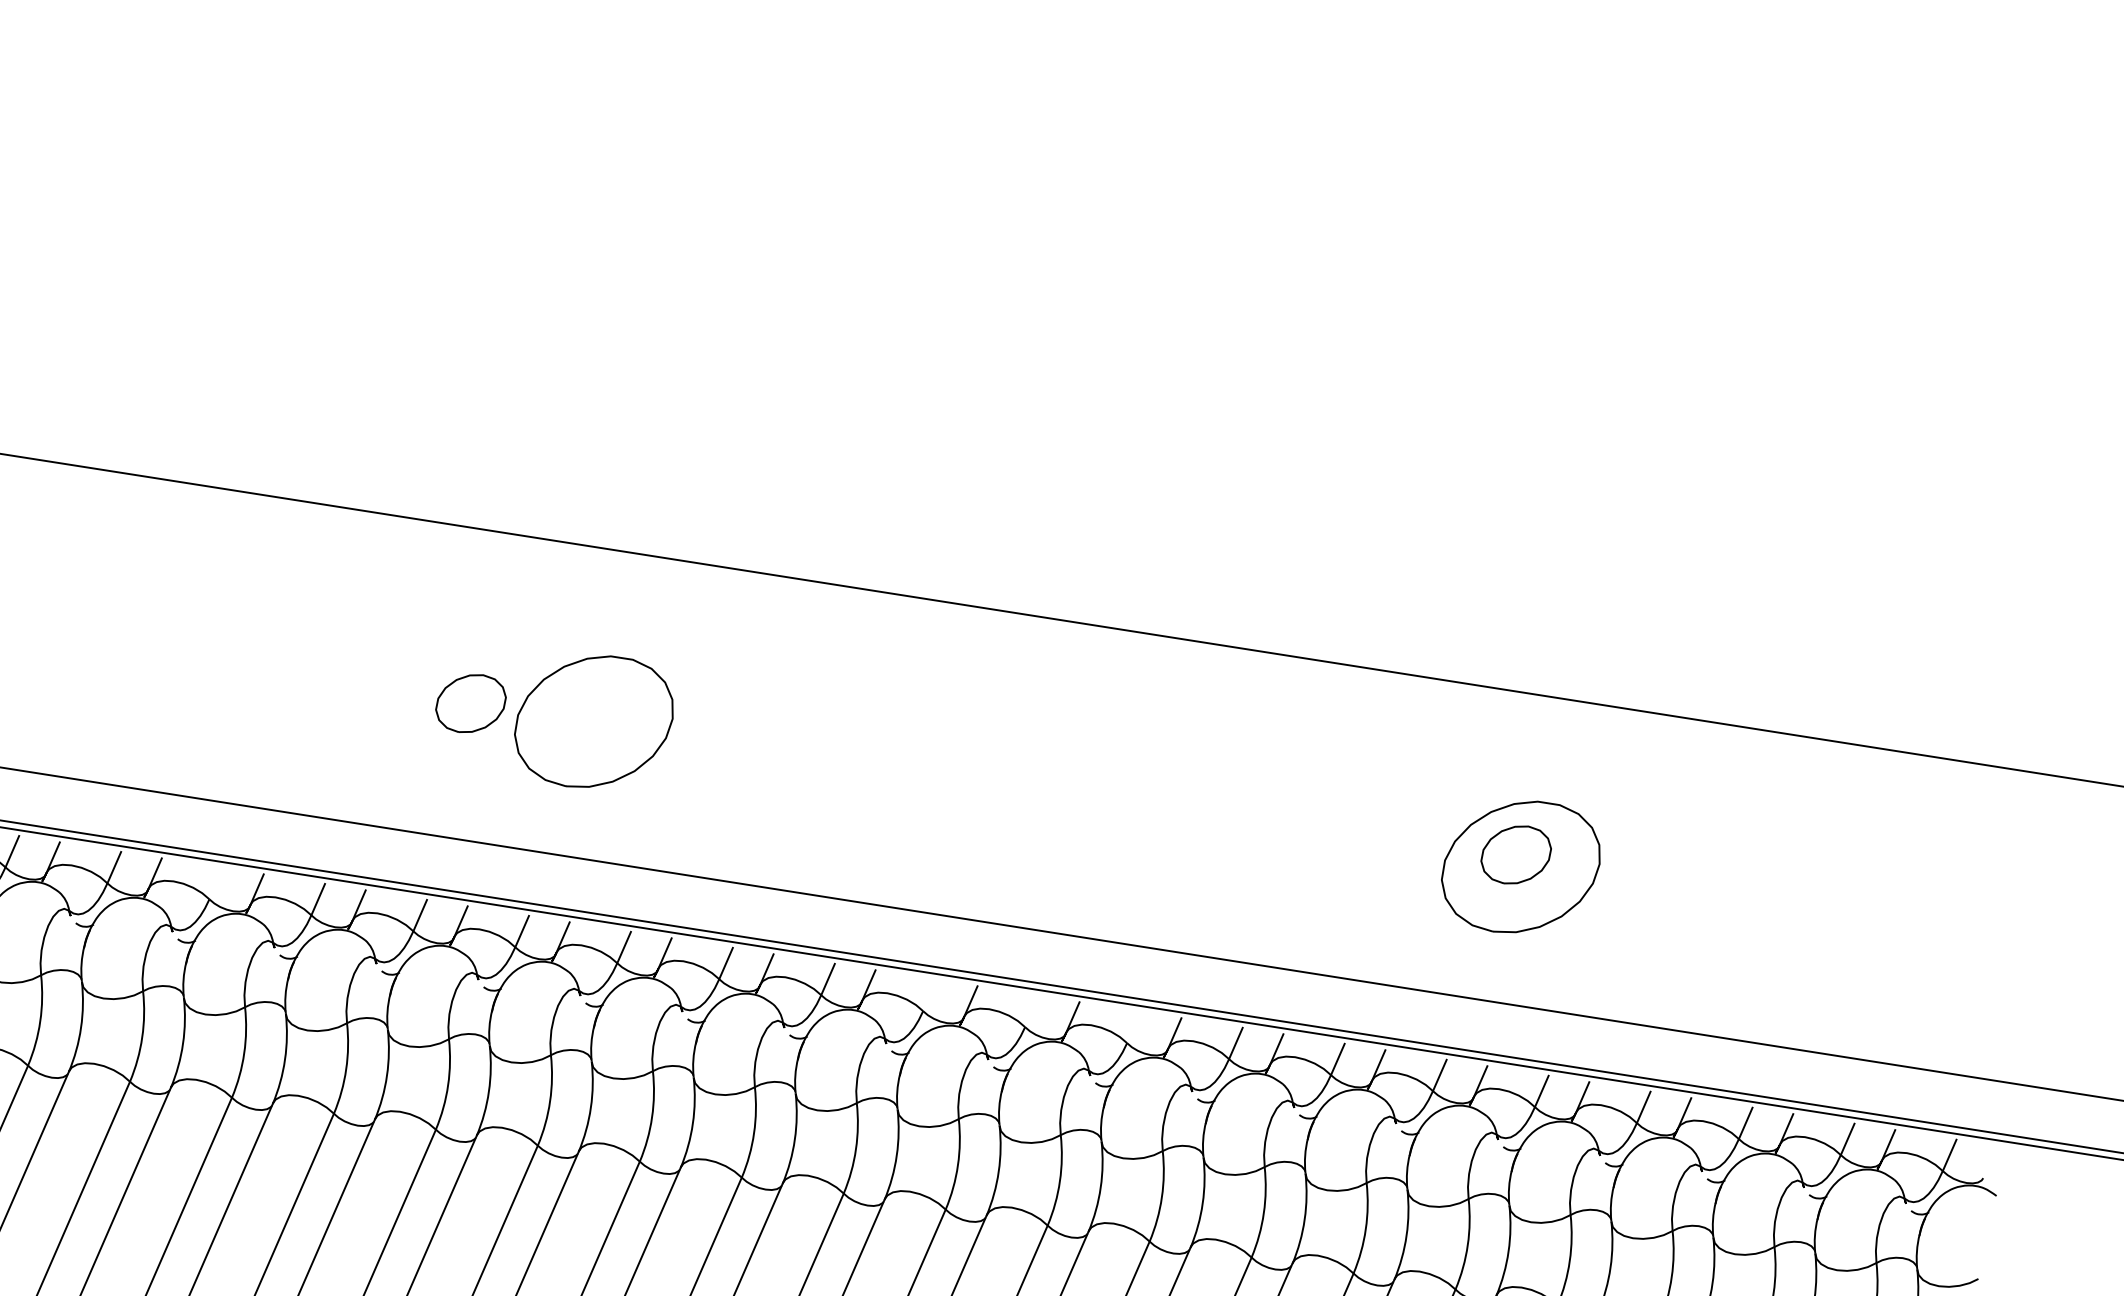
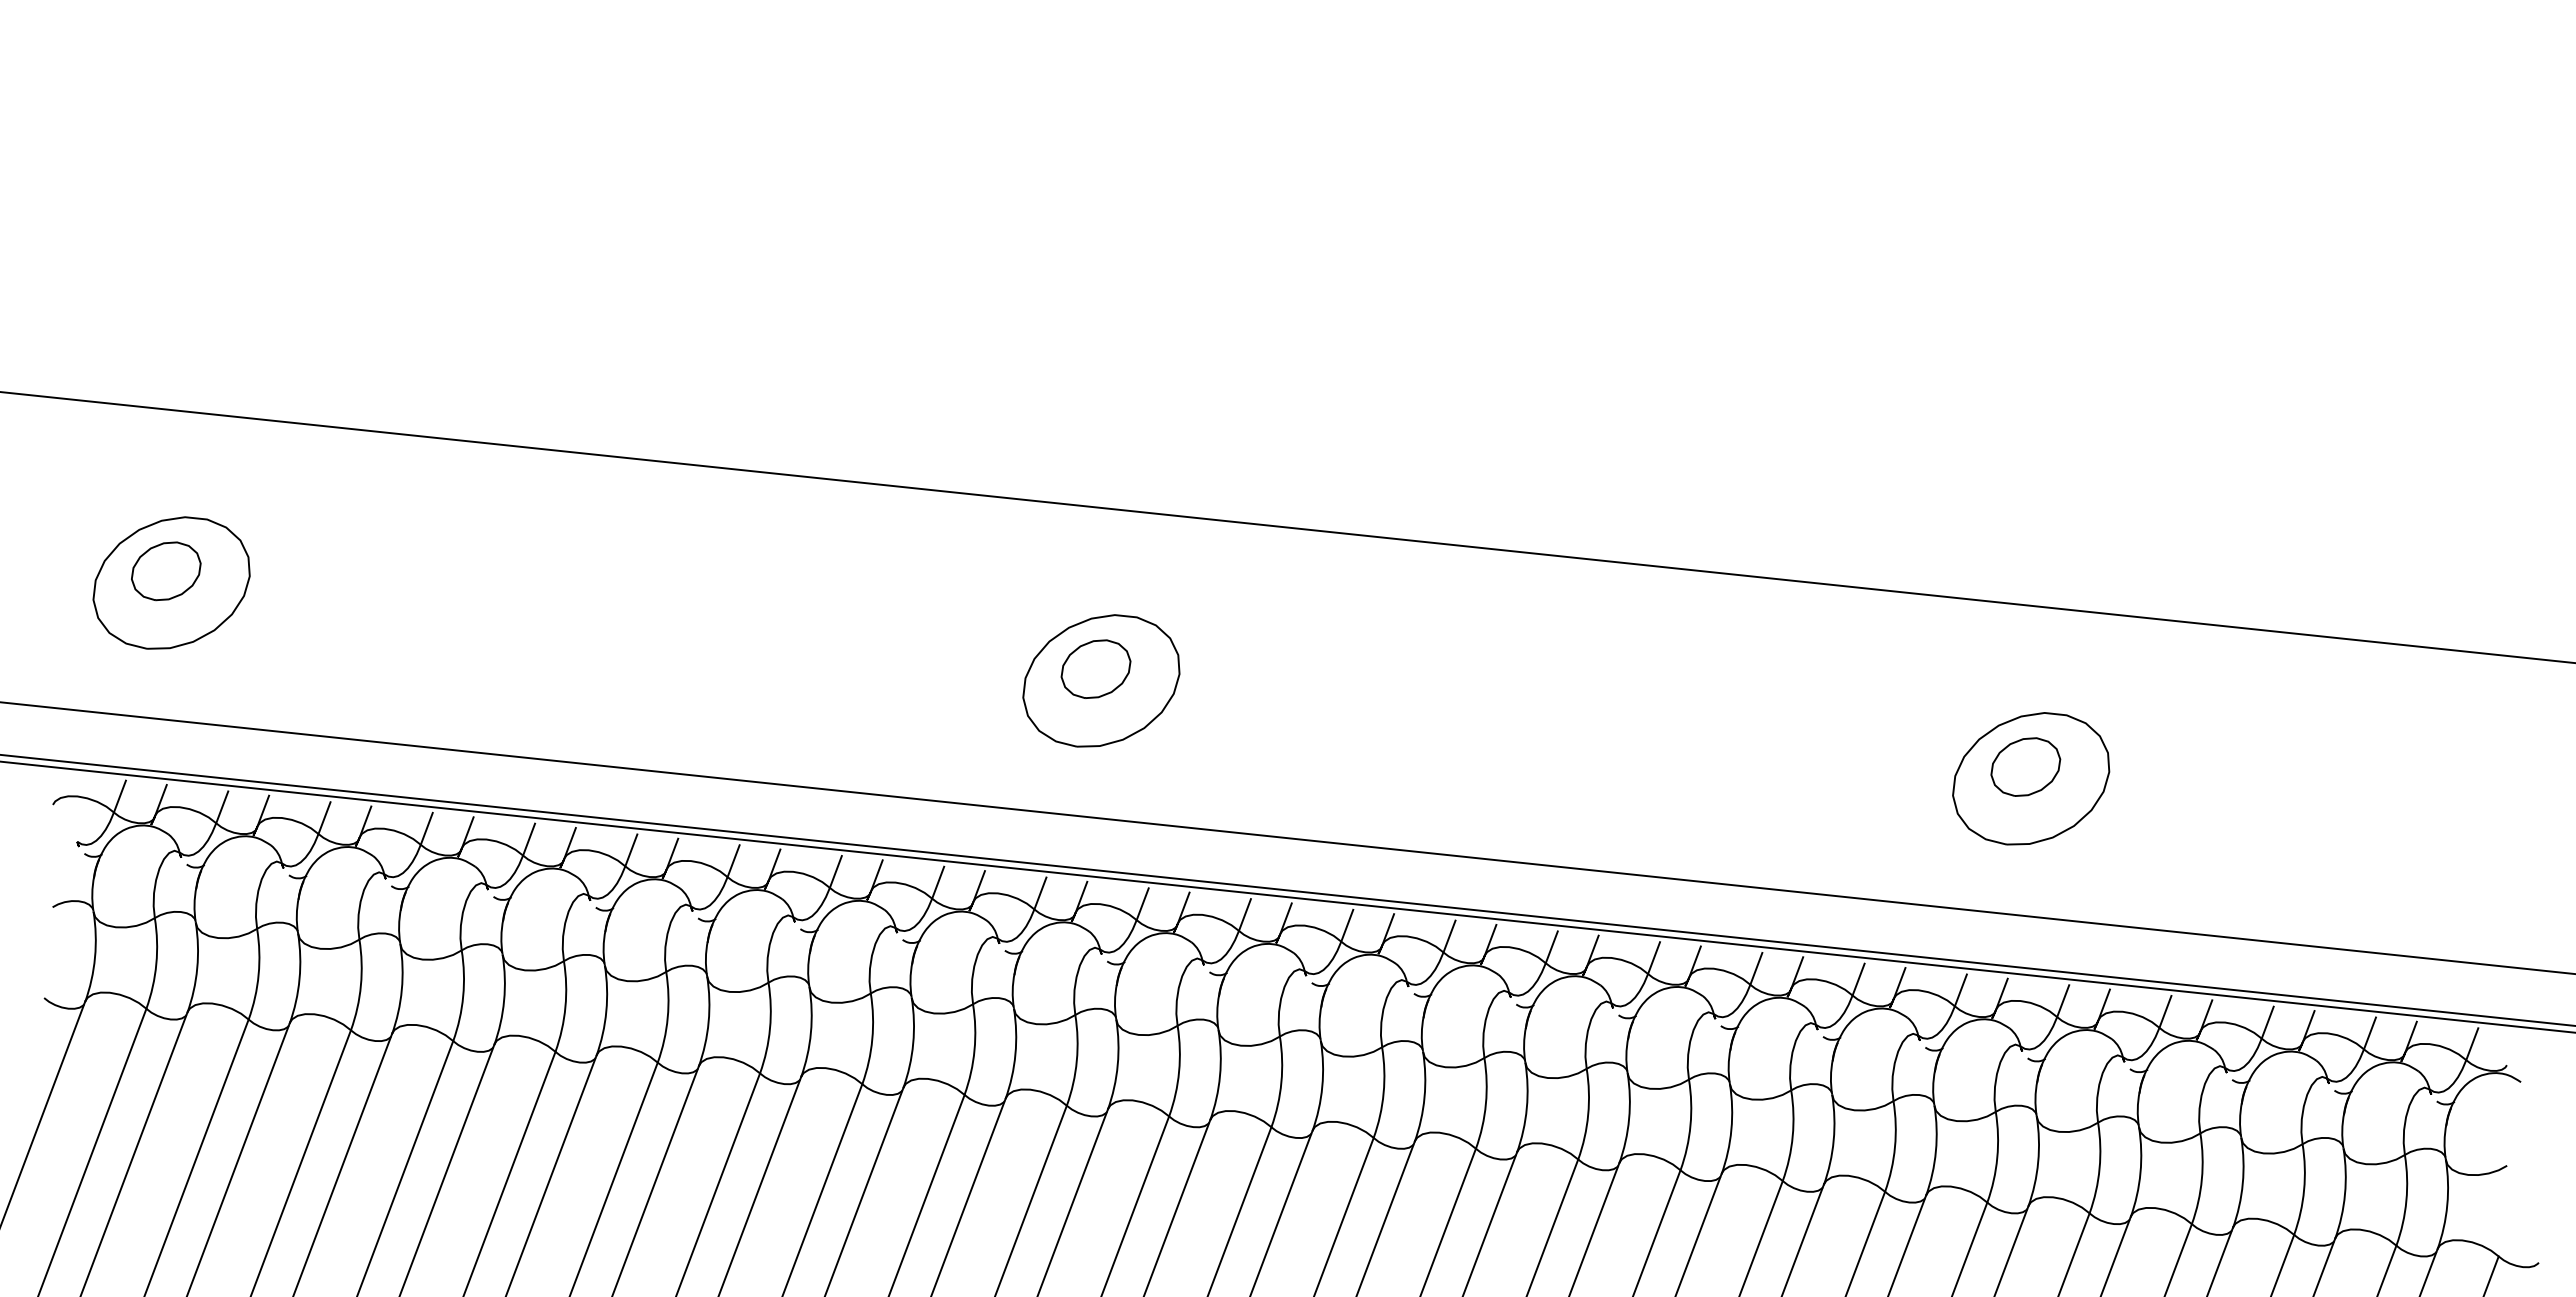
part: (470, 702) -> (1095, 668), moved
line: (216, 883) -> (733, 861), added
line: (929, 995) -> (1449, 936), added
line: (1031, 1011) -> (1551, 947), added
line: (1134, 1026) -> (1654, 957), added

